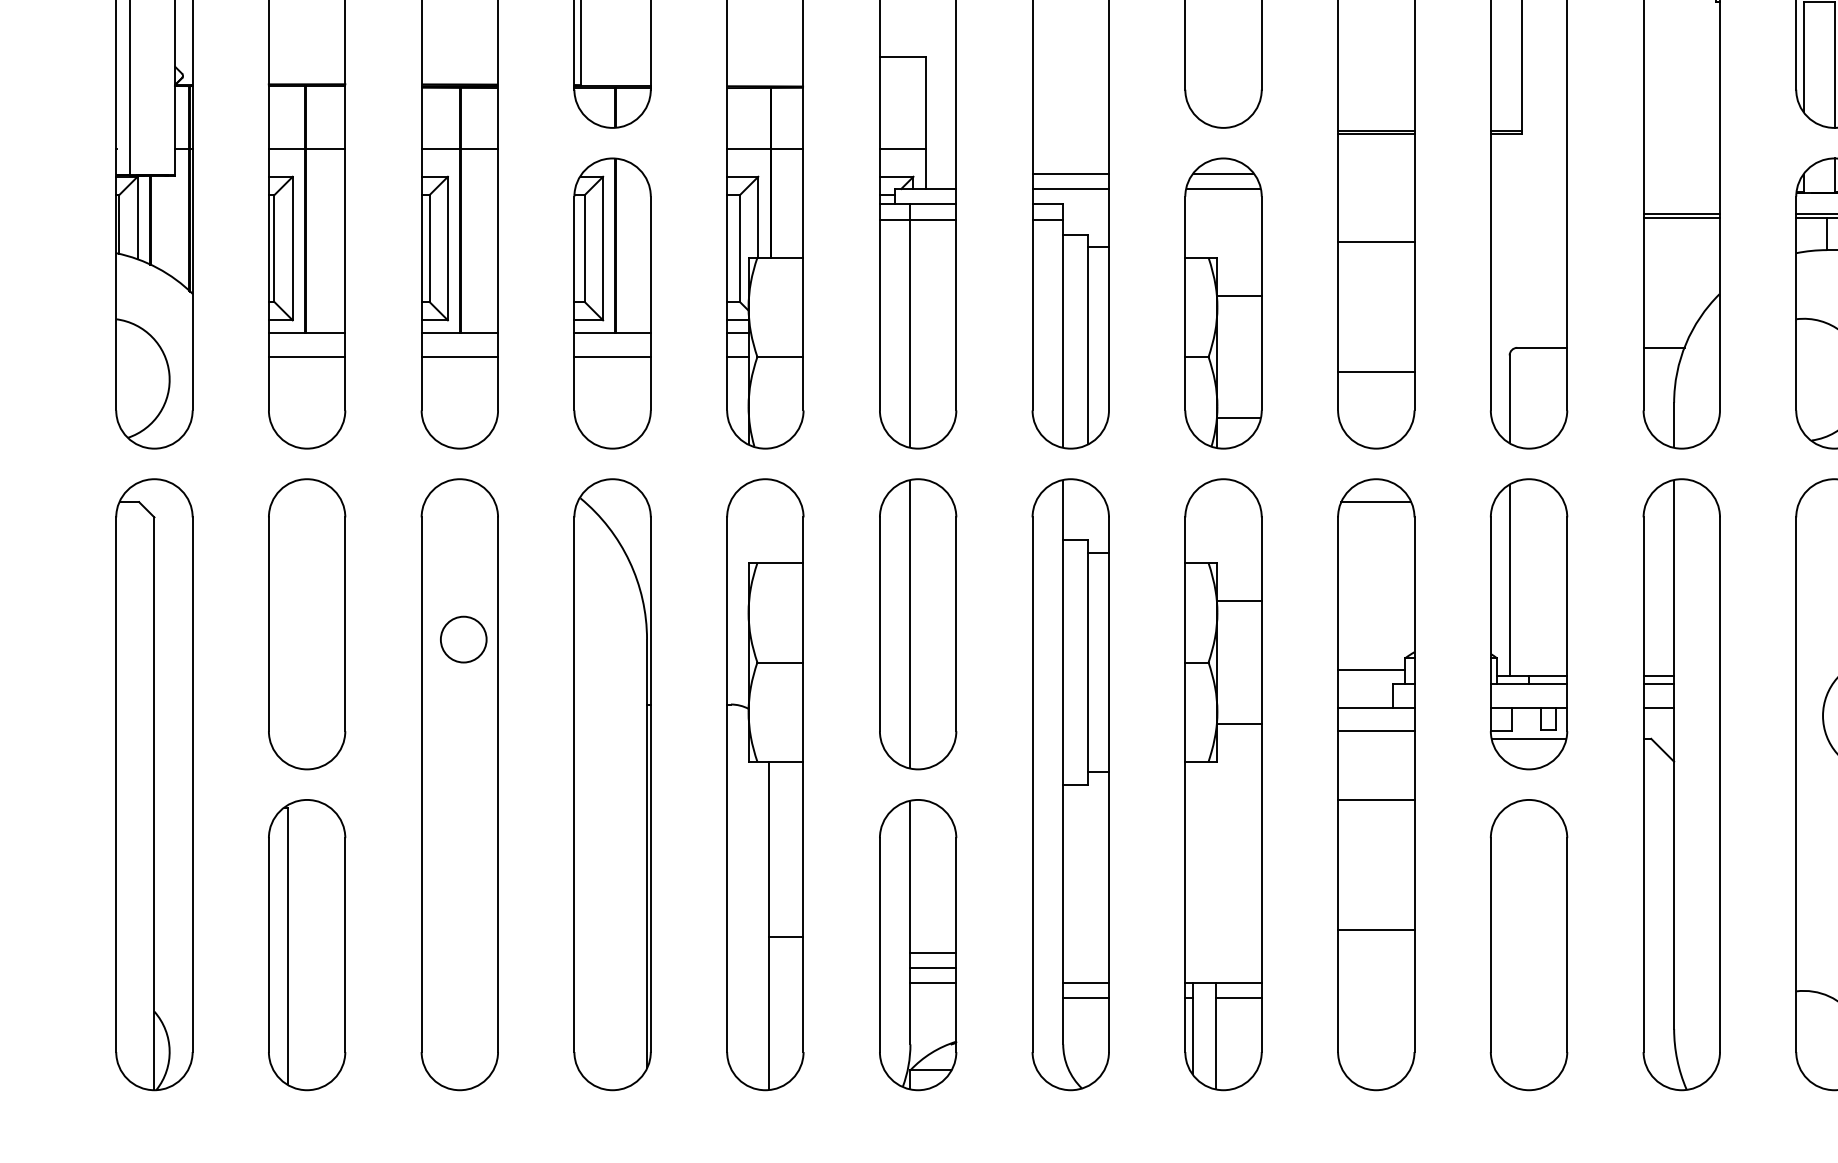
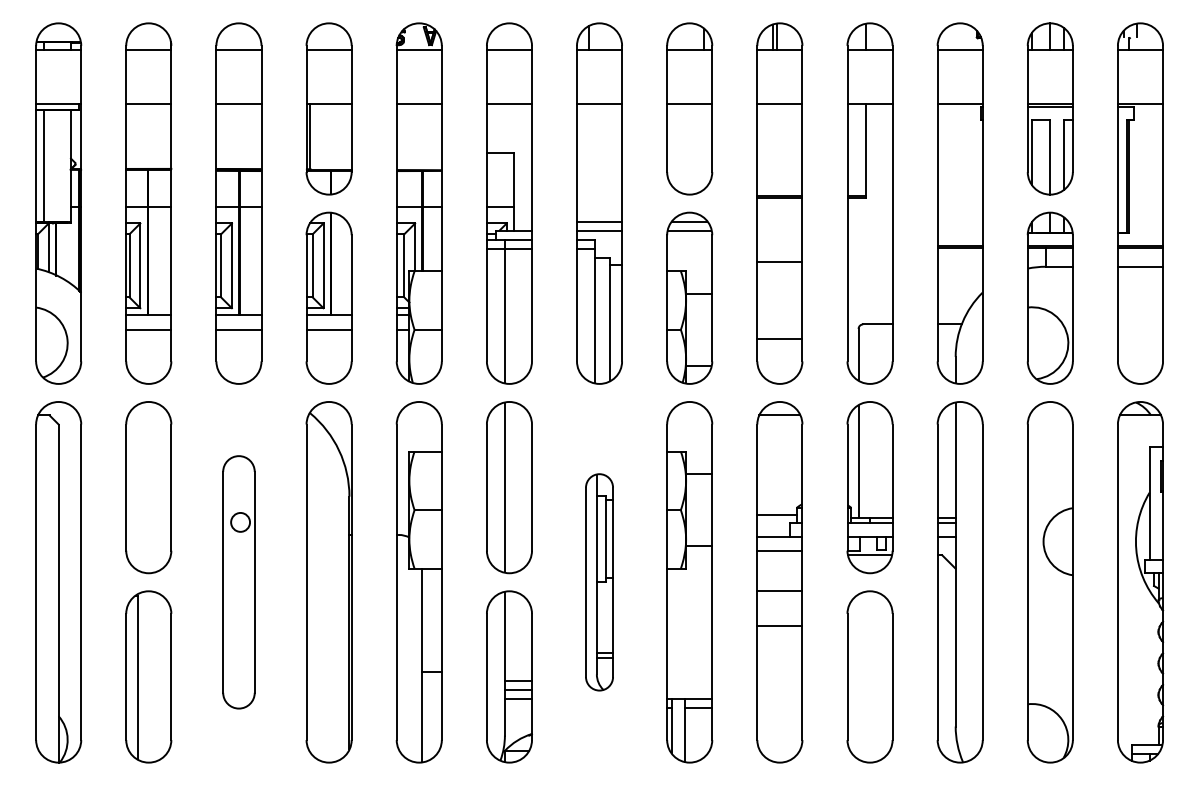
part: (459, 785) -> (238, 582), size x0.7
part: (1070, 785) -> (599, 582), size x0.6
line: (1375, 929) -> (779, 625), moved

